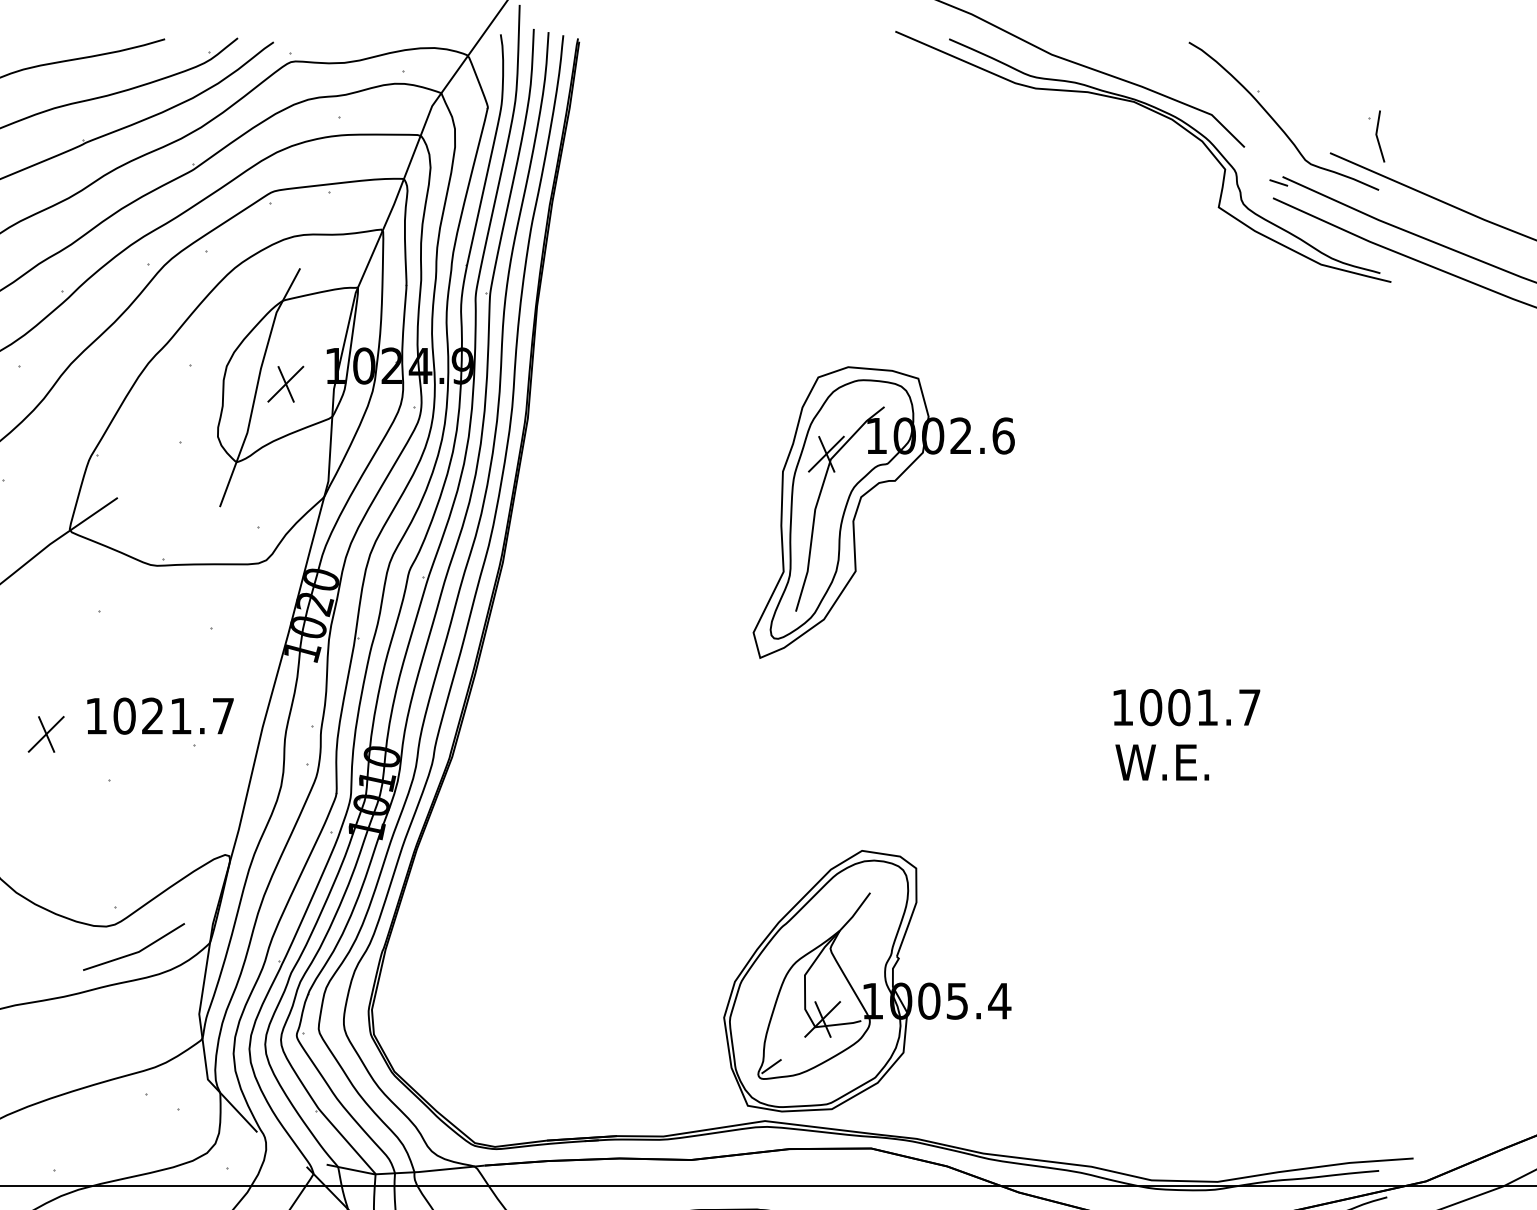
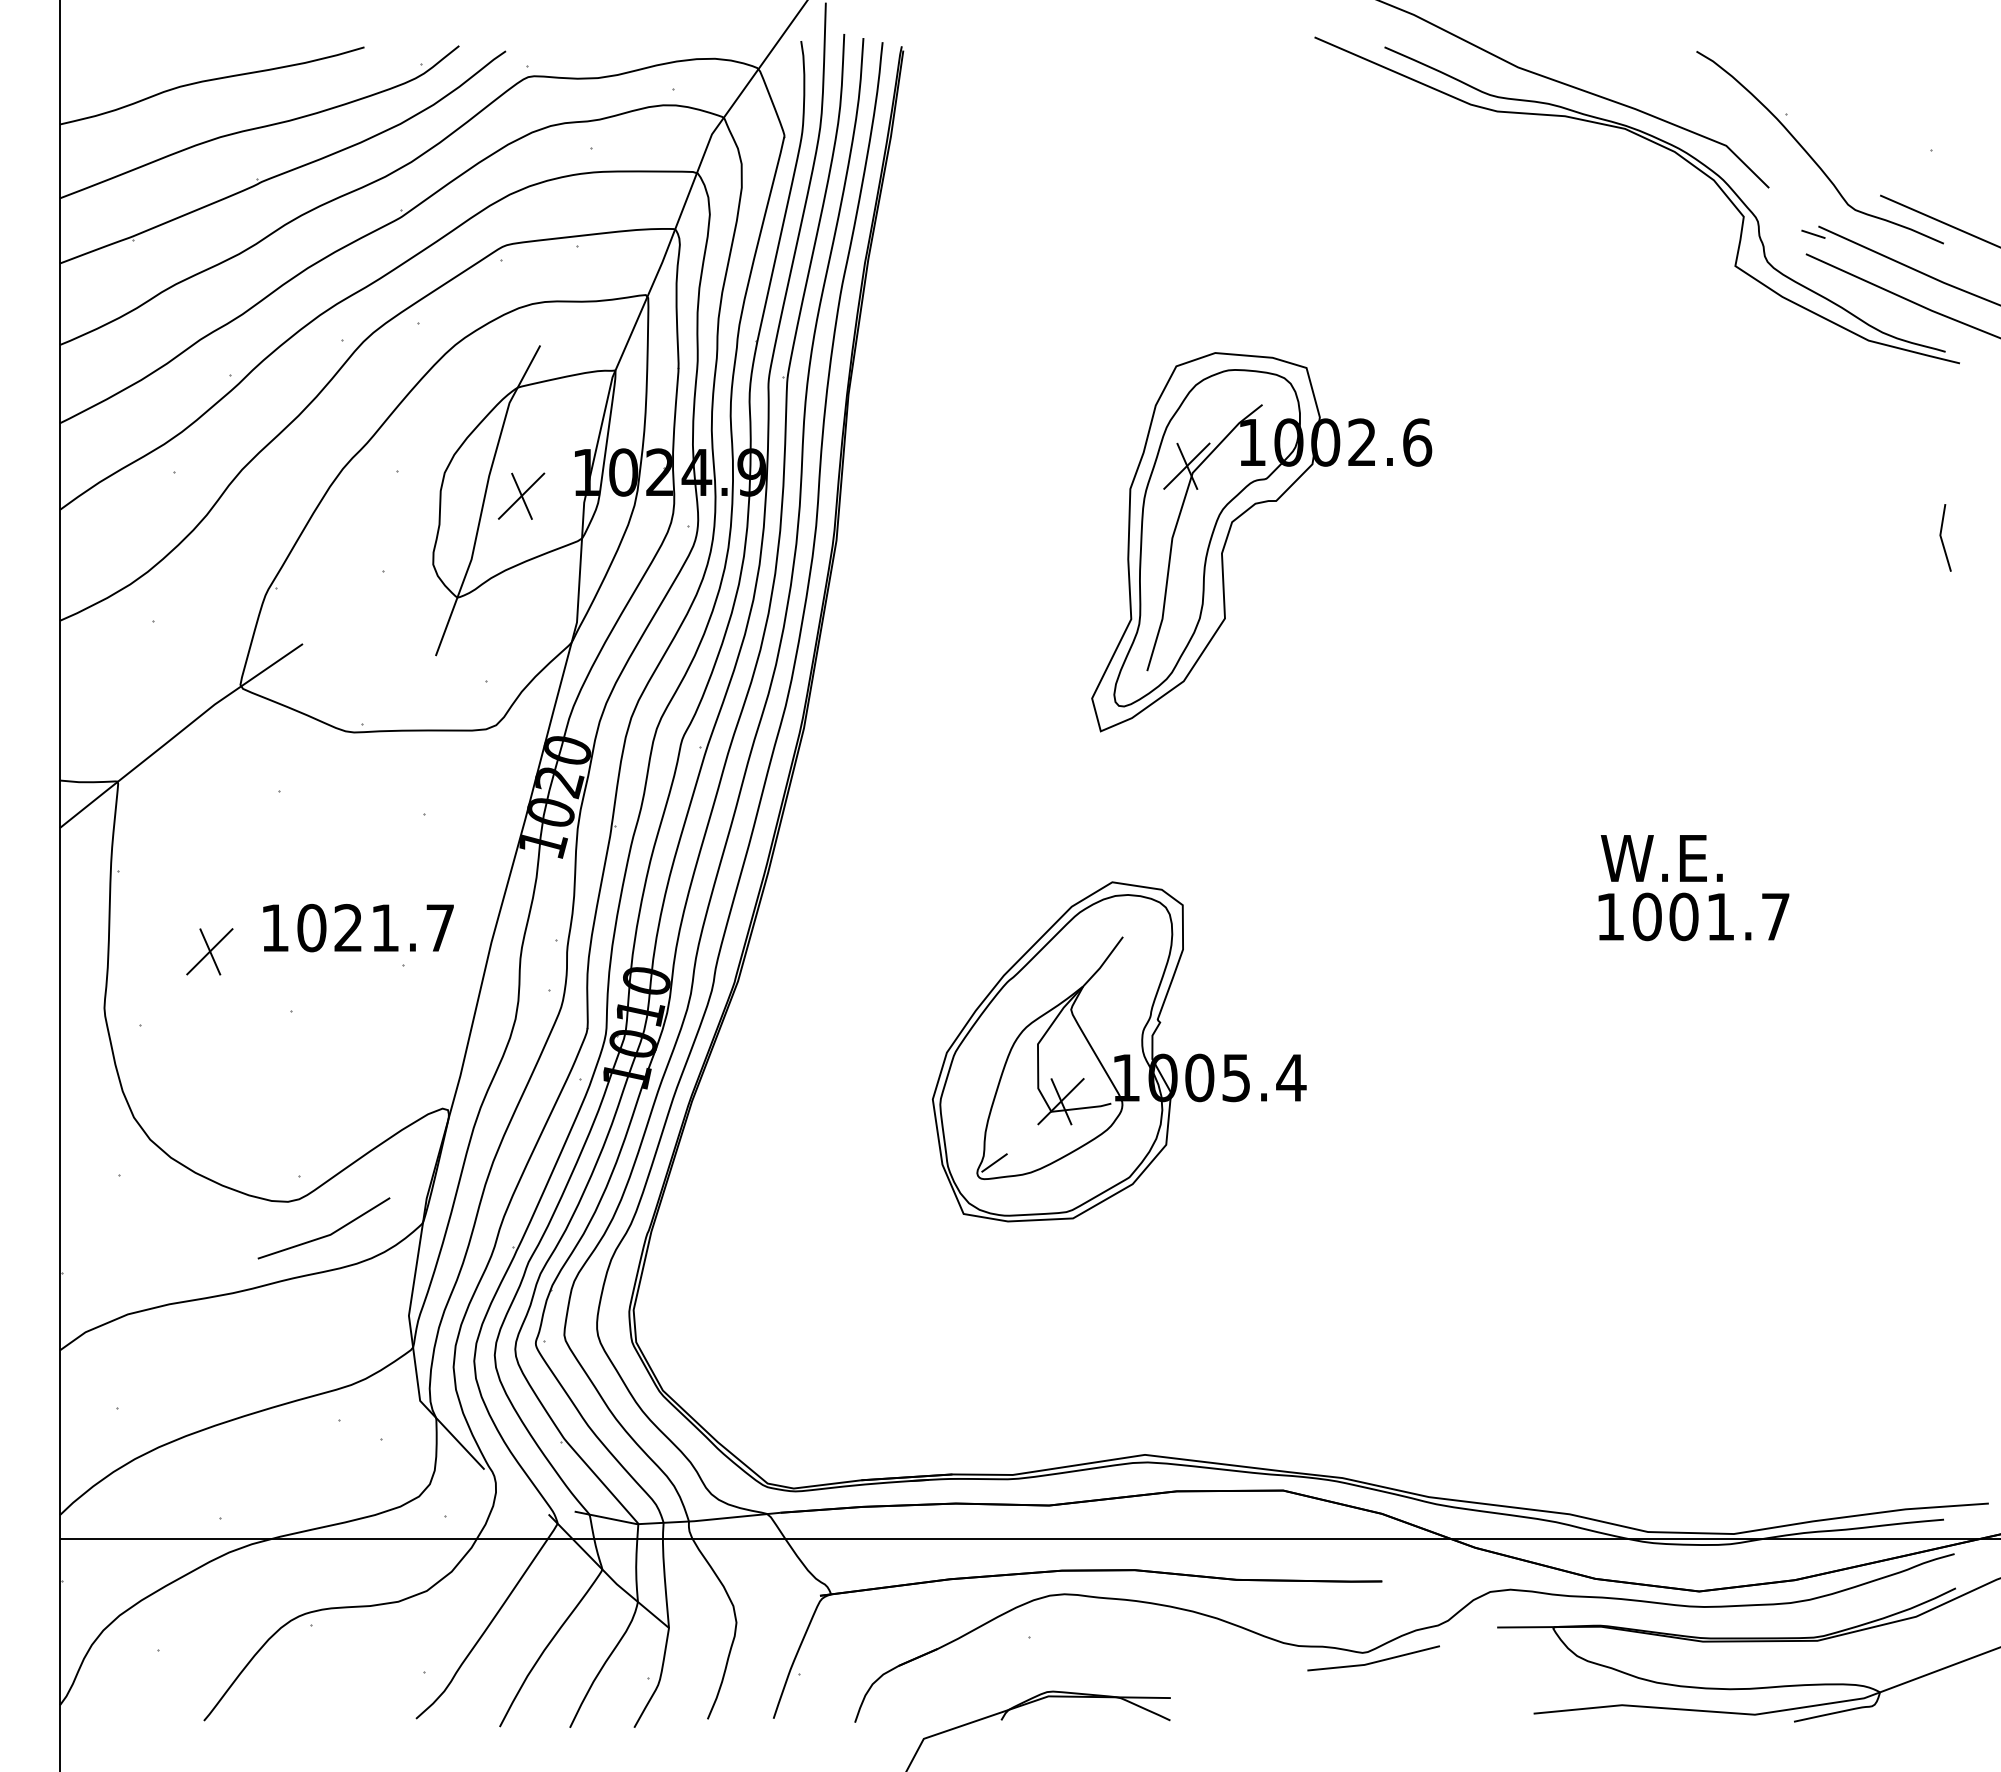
line: (1377, 136) -> (1942, 538), moved
part: (859, 504) -> (1230, 531), moved
text: (1161, 762) -> (1661, 858), moved
part: (867, 980) -> (1119, 1051), moved

